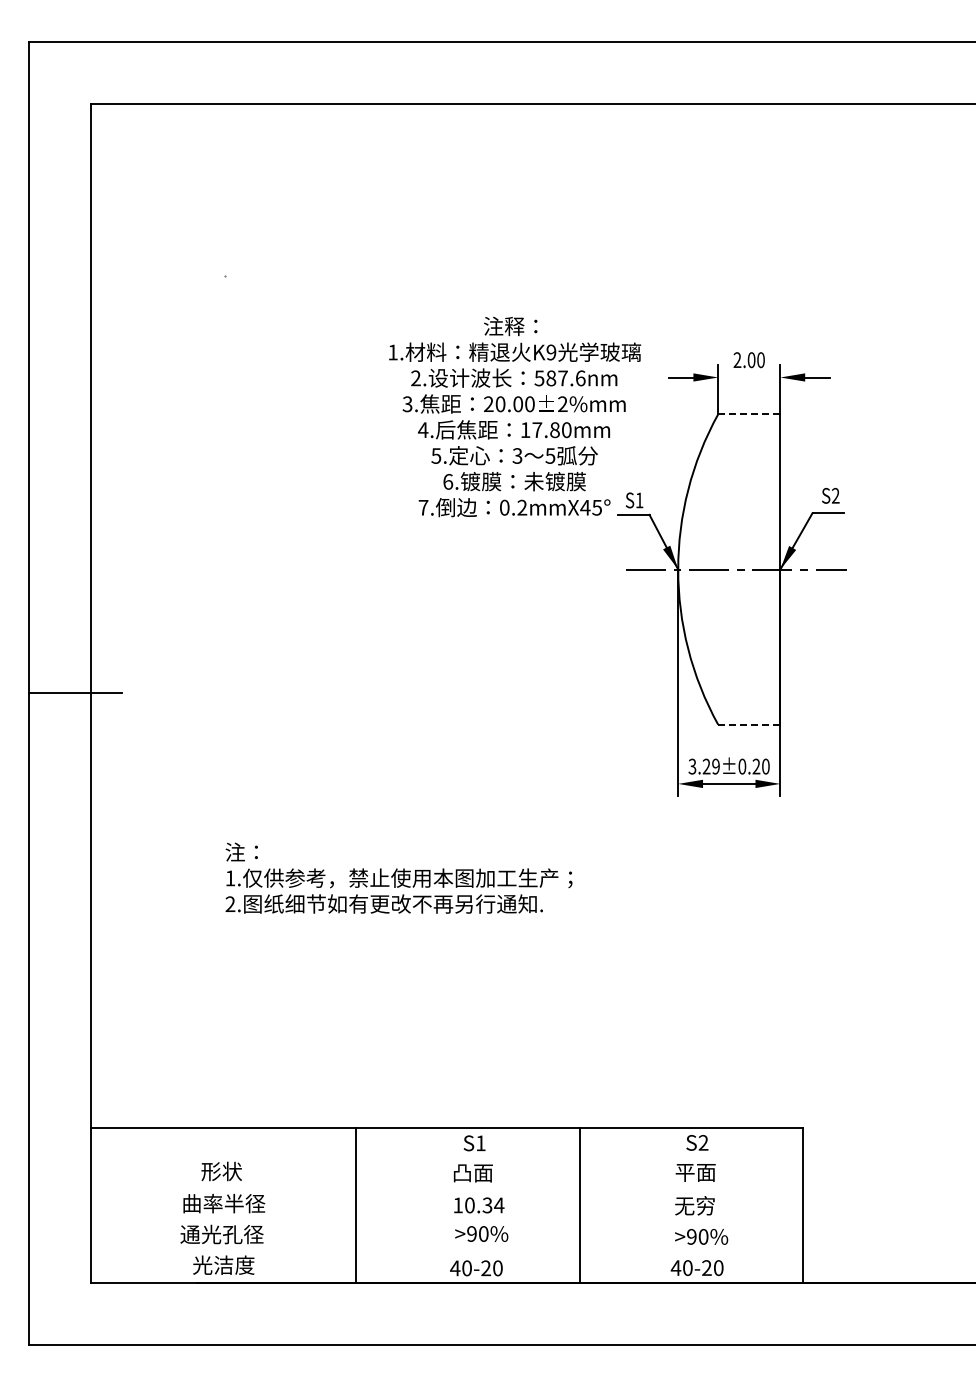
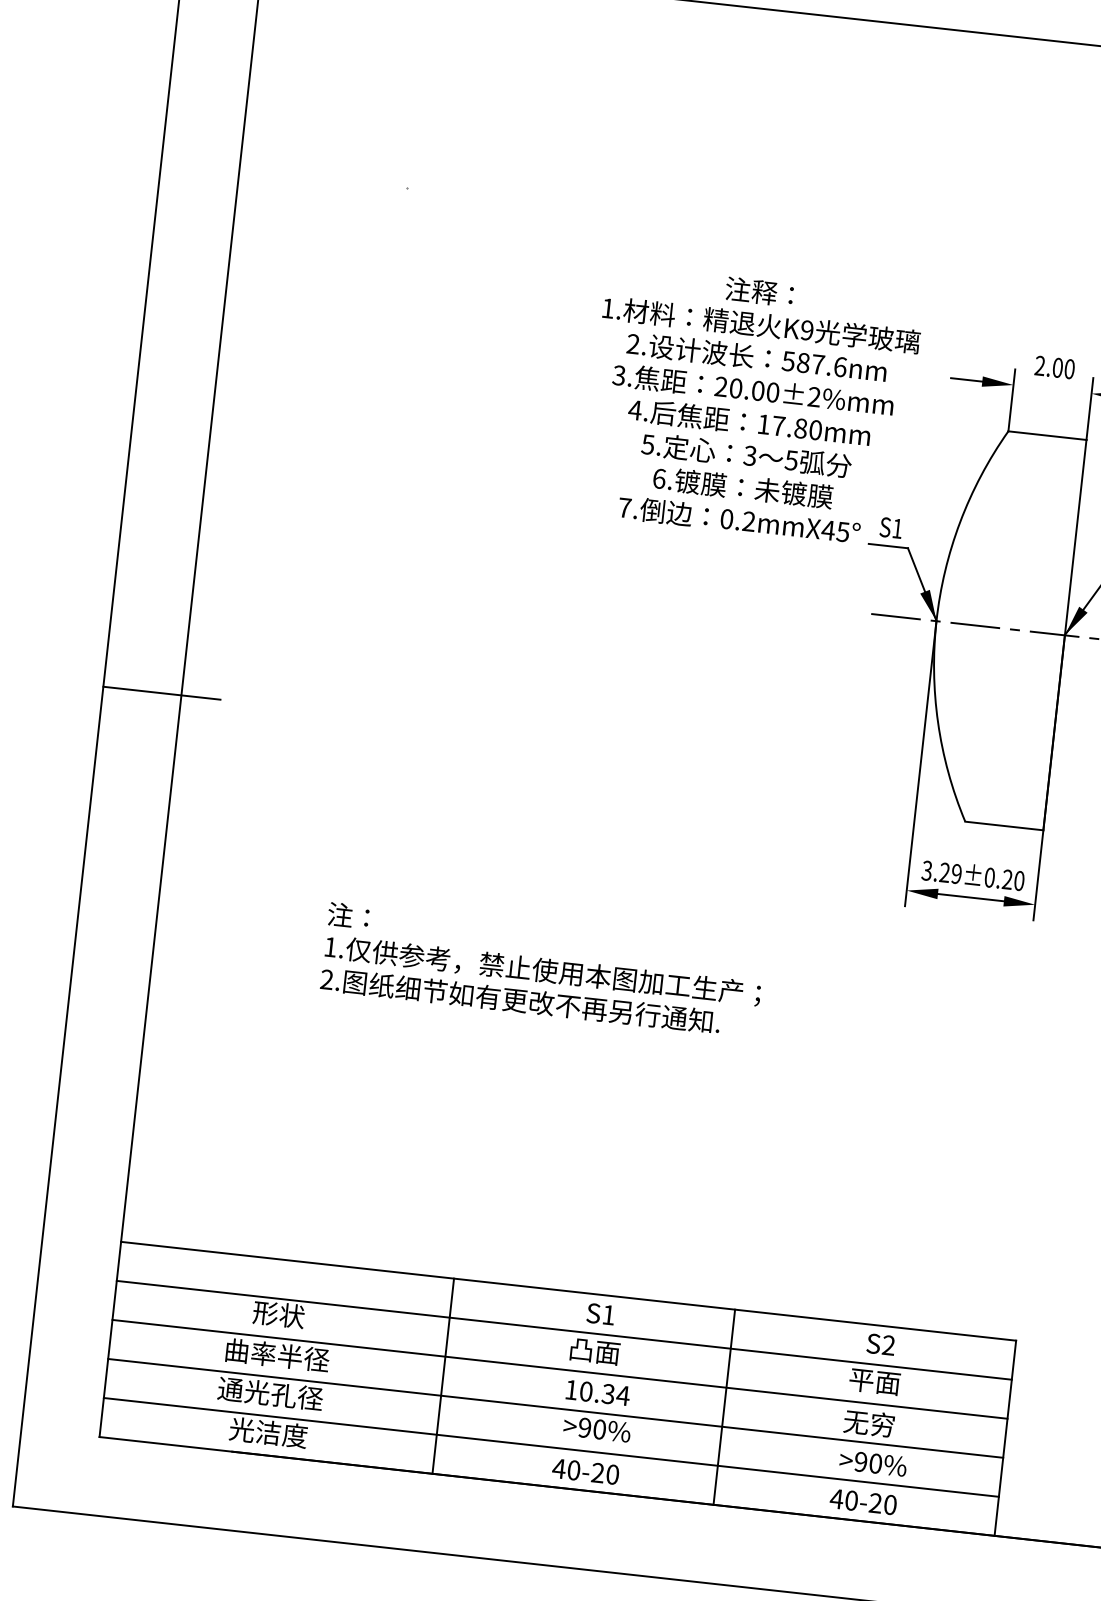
line: (748, 414) -> (1046, 435), dashed -> solid
line: (749, 724) -> (1004, 825), dashed -> solid
line: (447, 1159) -> (564, 1330), added
line: (447, 1190) -> (560, 1369), added
line: (447, 1221) -> (555, 1408), added
line: (447, 1252) -> (551, 1447), added

